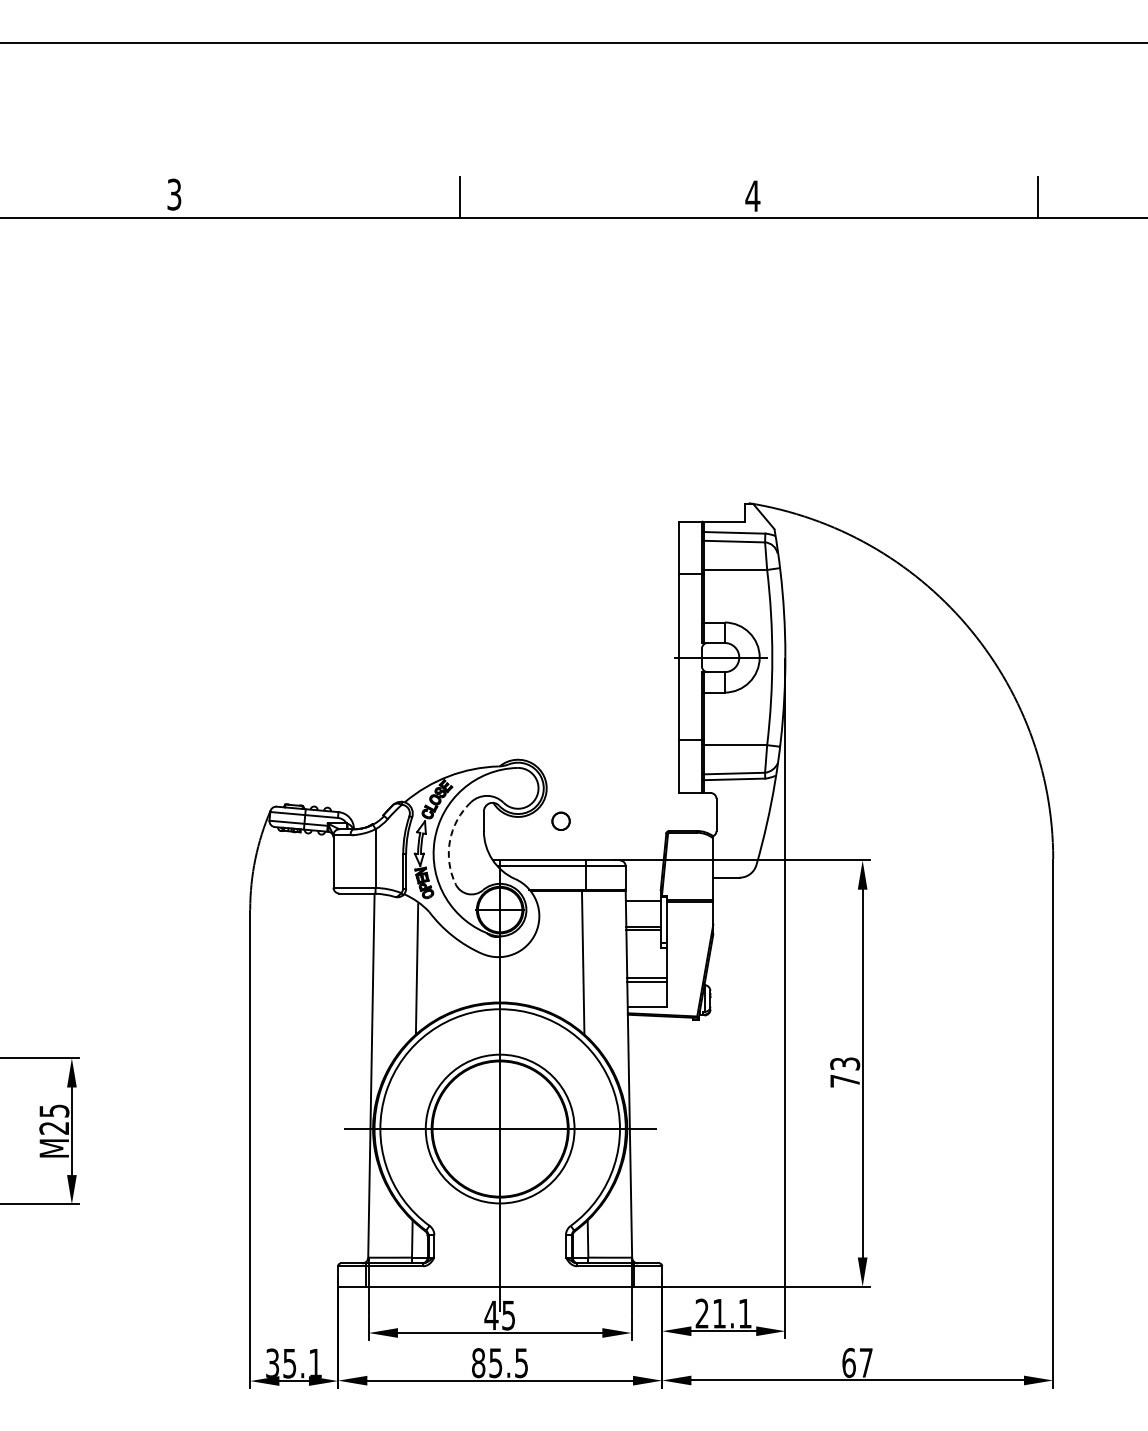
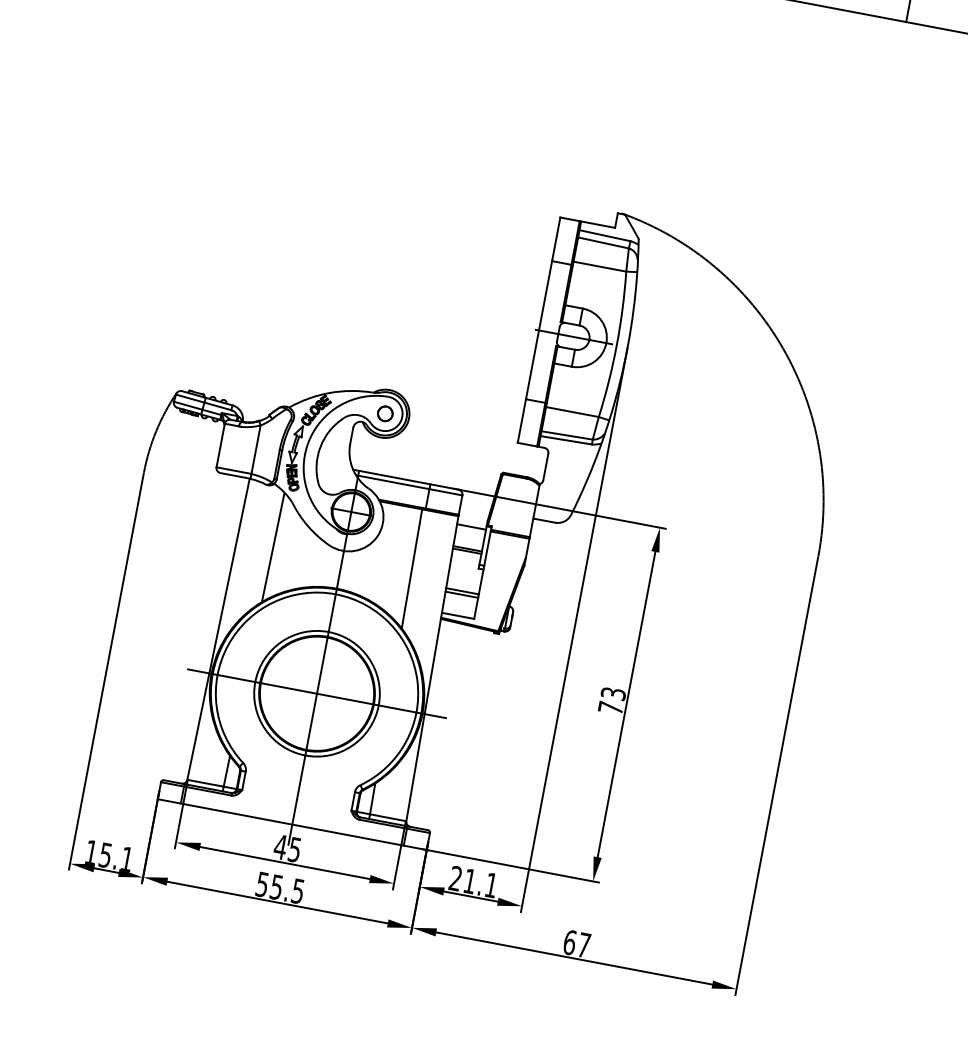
circle: (560, 820) -> (384, 413), moved
arc: (449, 840) -> (320, 446), dashed -> solid
text: (272, 1362) -> (91, 851), 35.1 -> 15.1
text: (478, 1363) -> (262, 884), 85.5 -> 55.5

